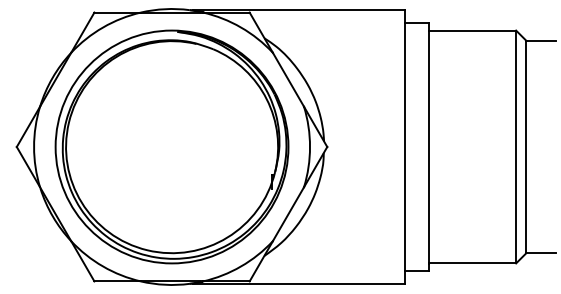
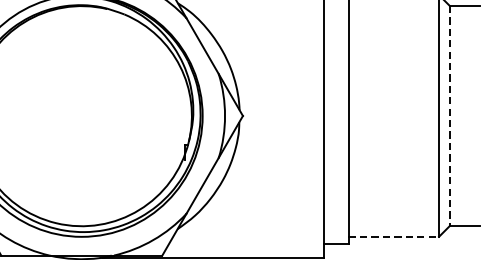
line: (526, 147) -> (449, 116), solid -> dashed
line: (472, 263) -> (393, 236), solid -> dashed

